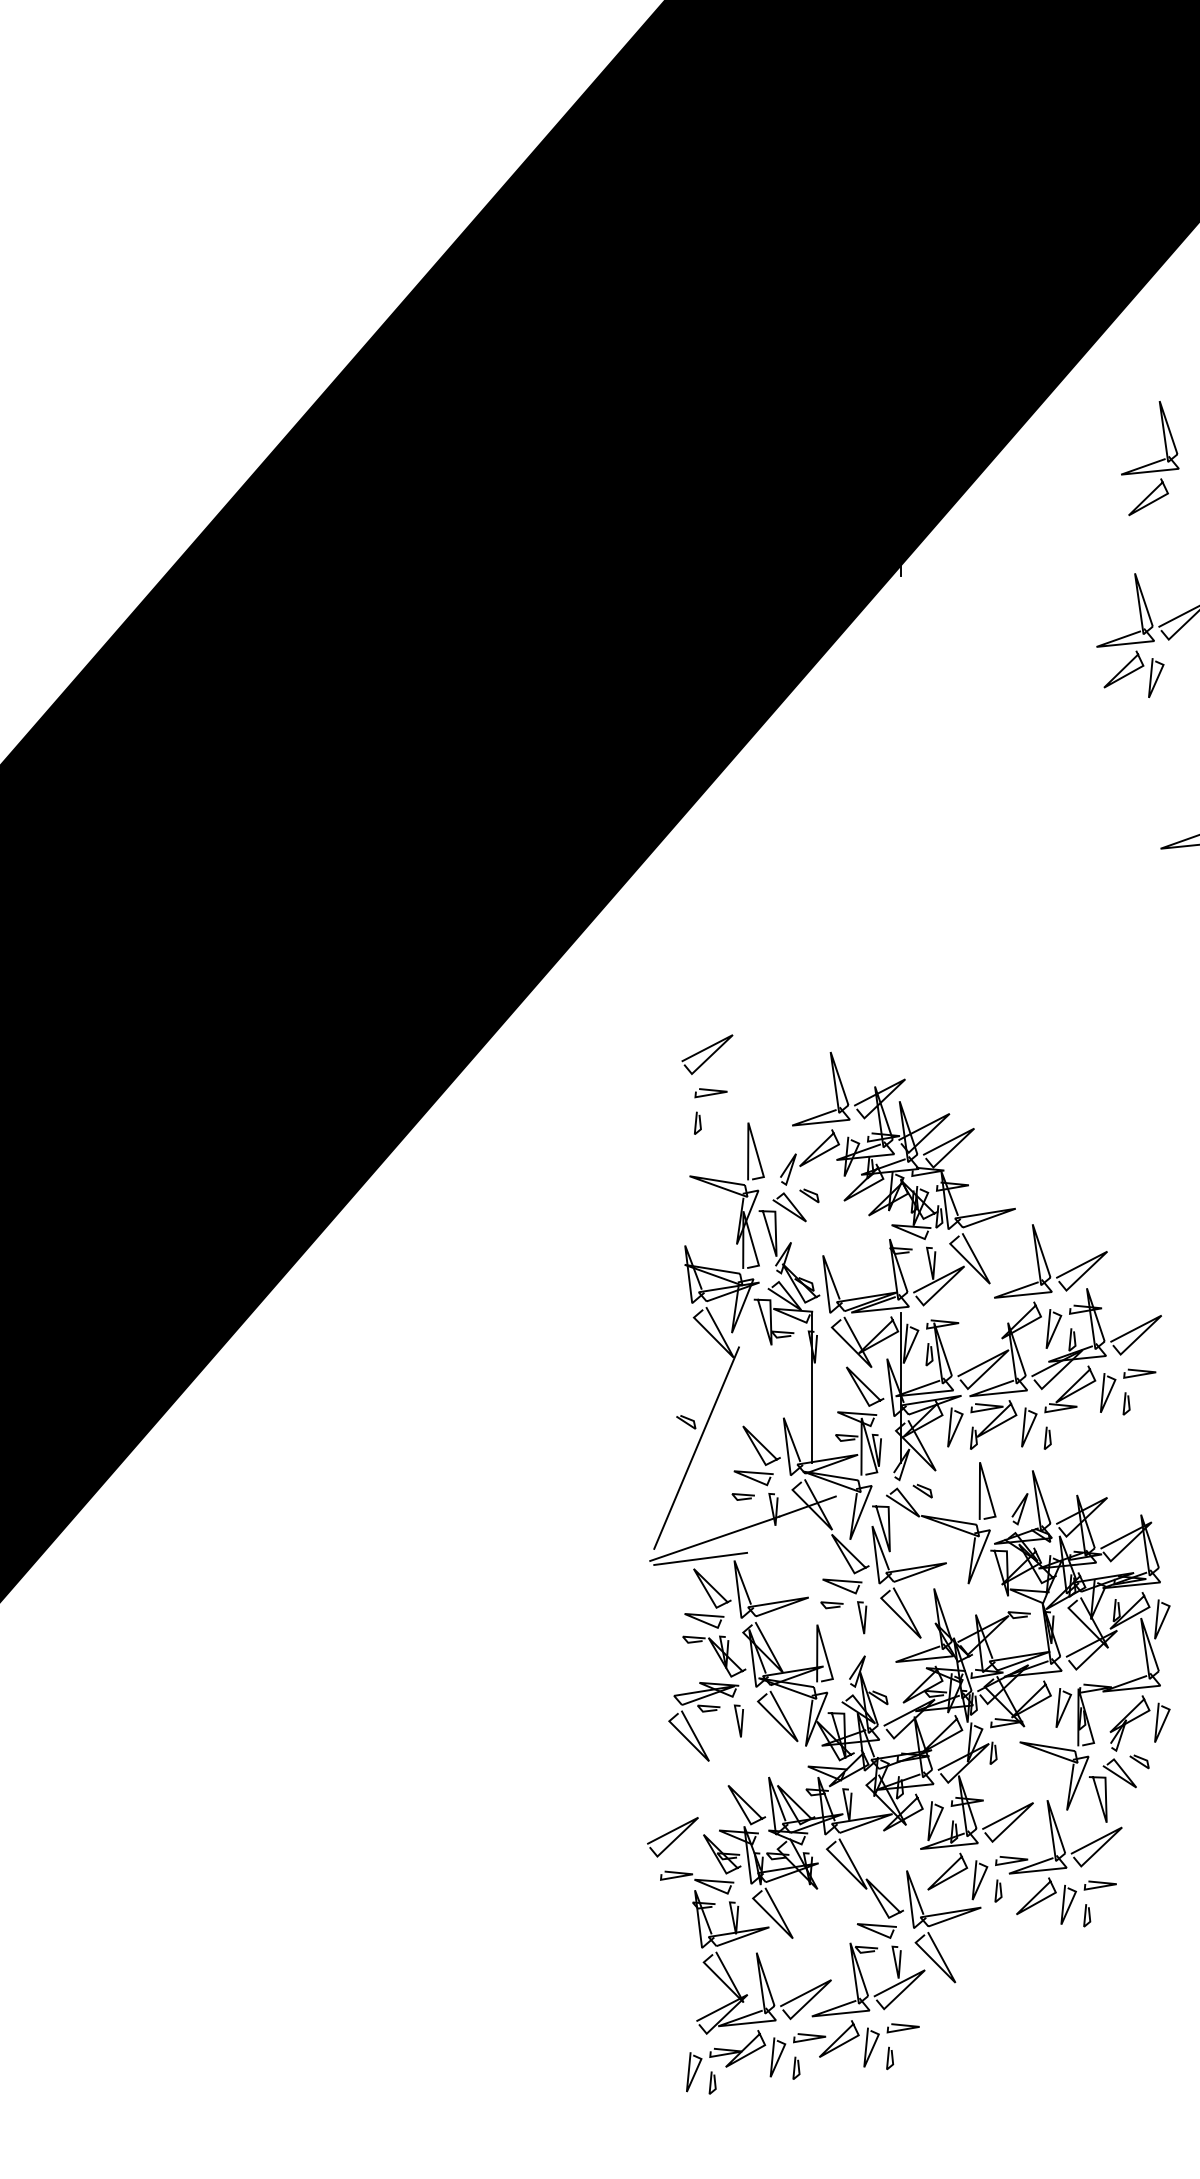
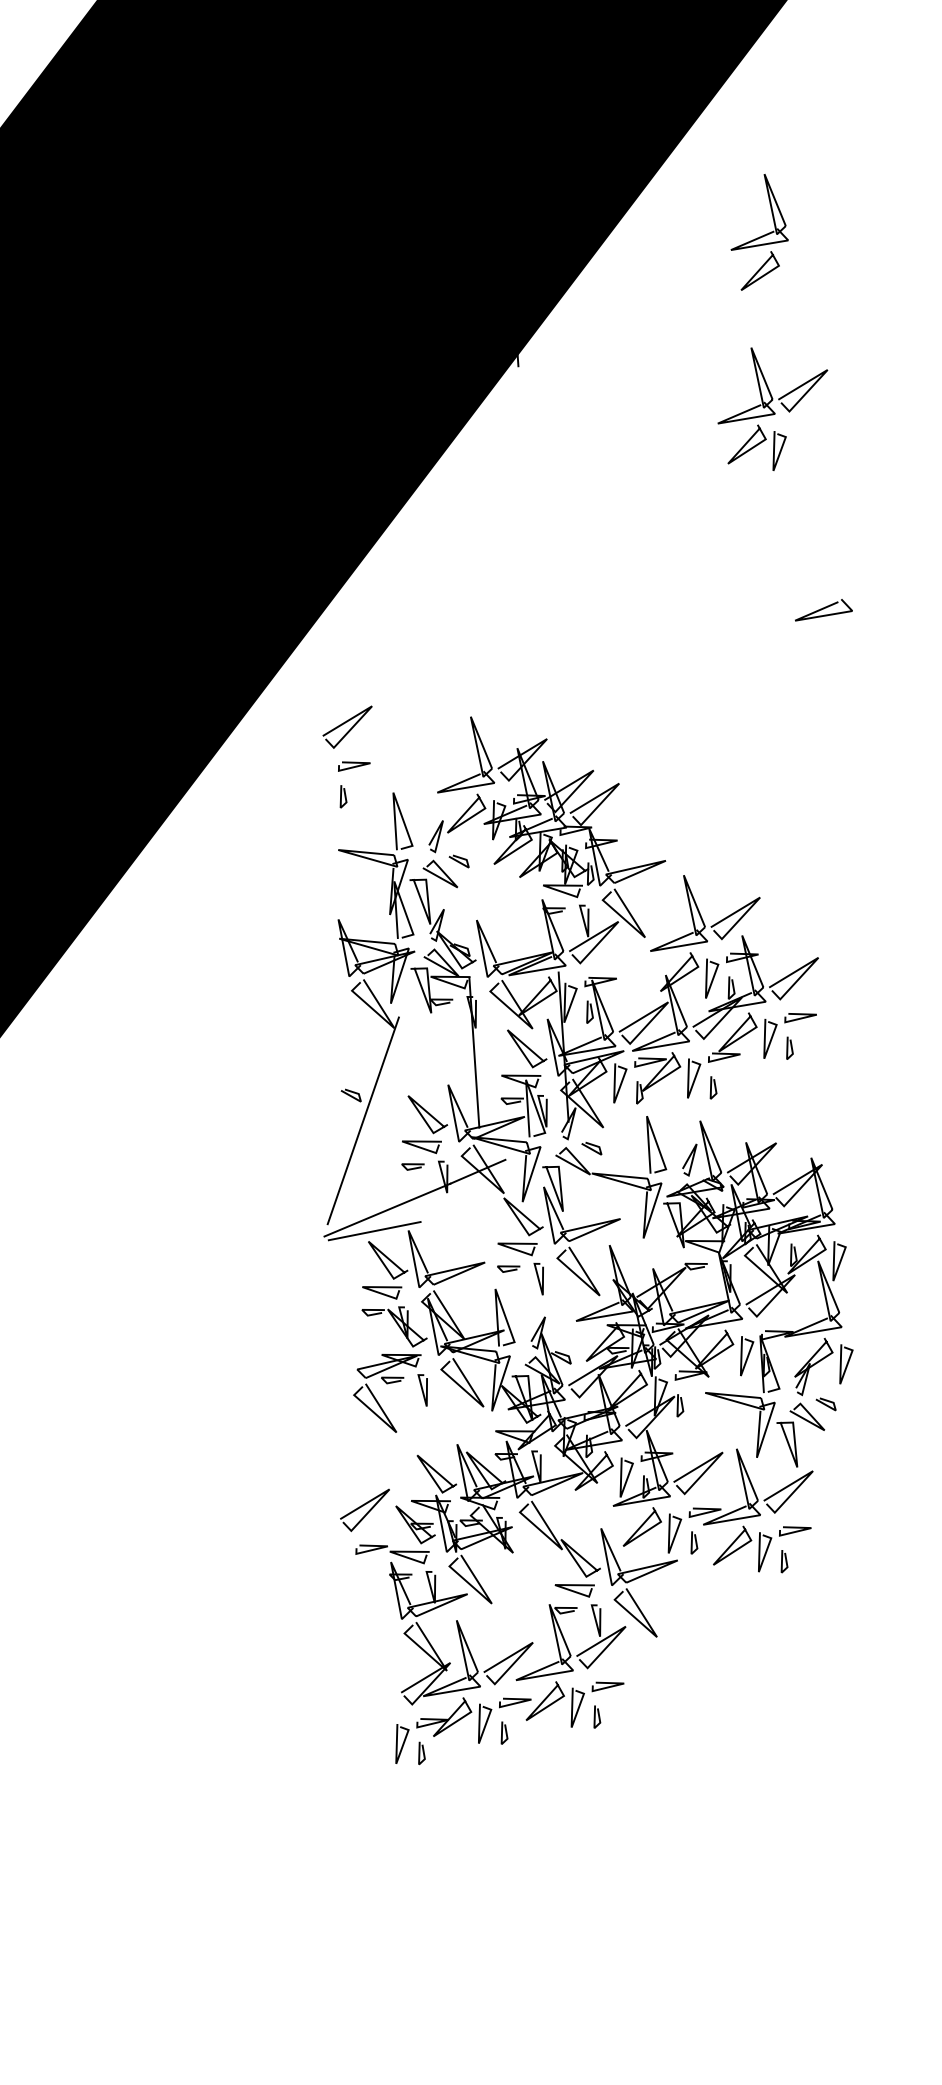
part: (908, 1564) -> (582, 1222), moved

